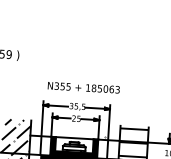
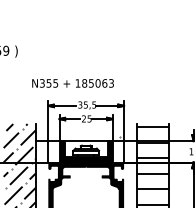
text: (83, 87) -> (72, 83), moved

